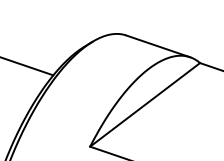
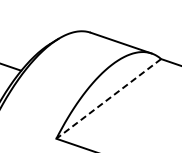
line: (144, 105) -> (108, 99), solid -> dashed

